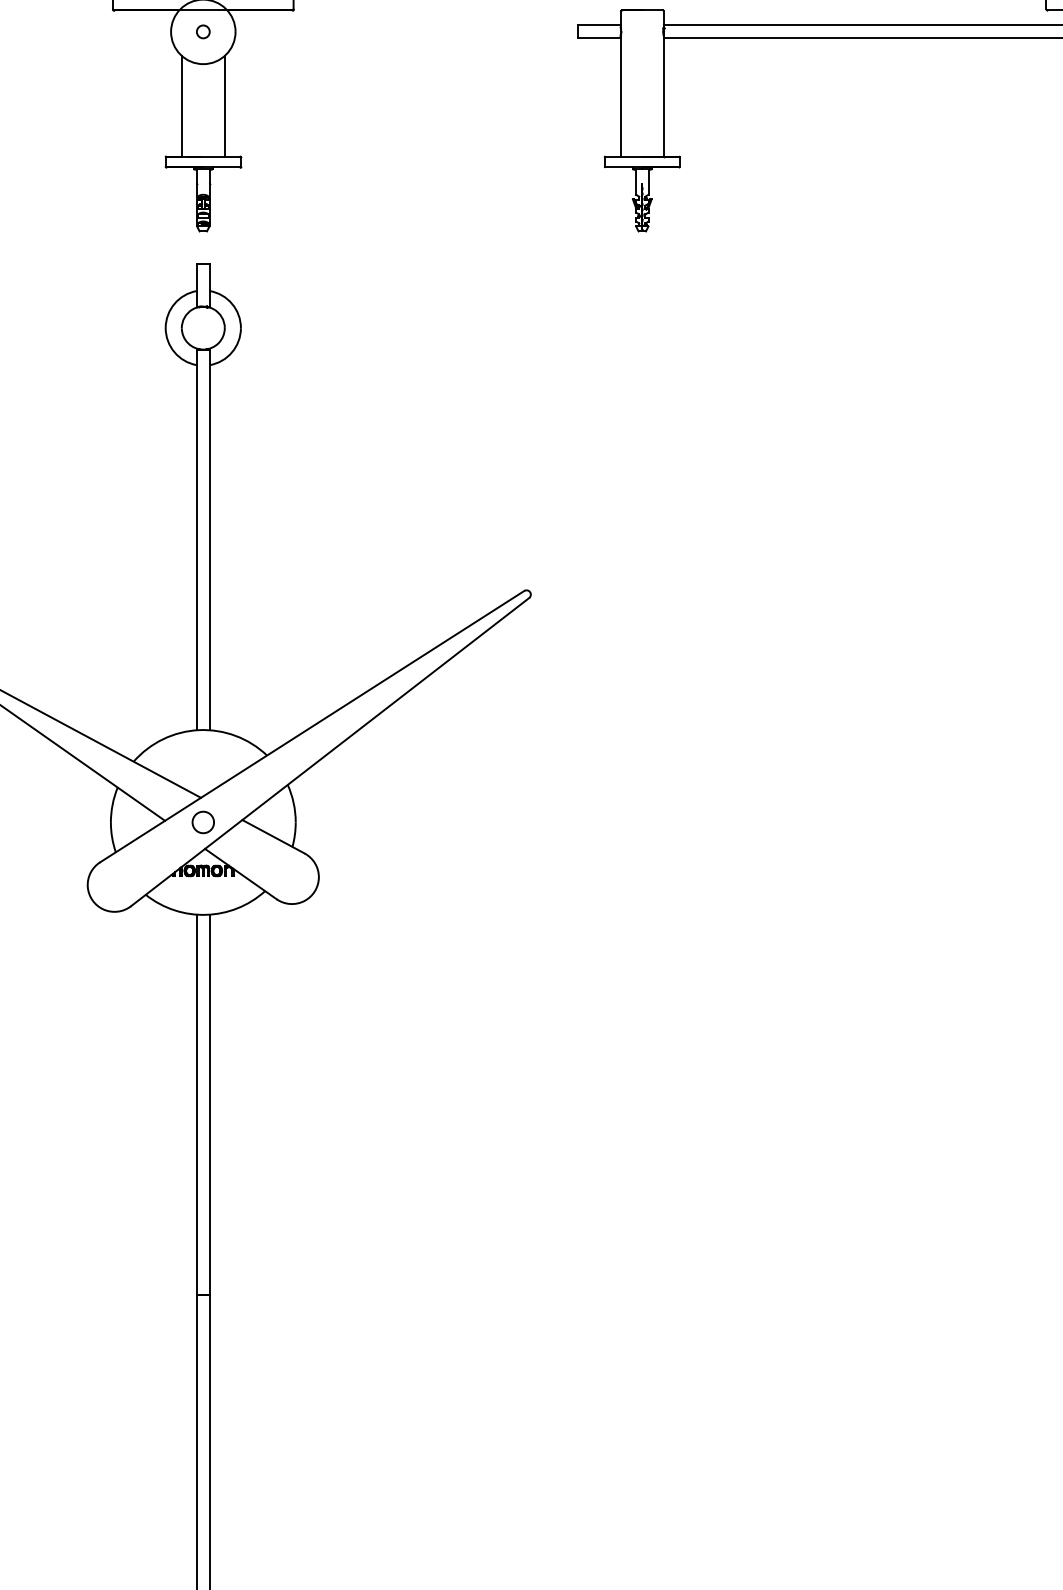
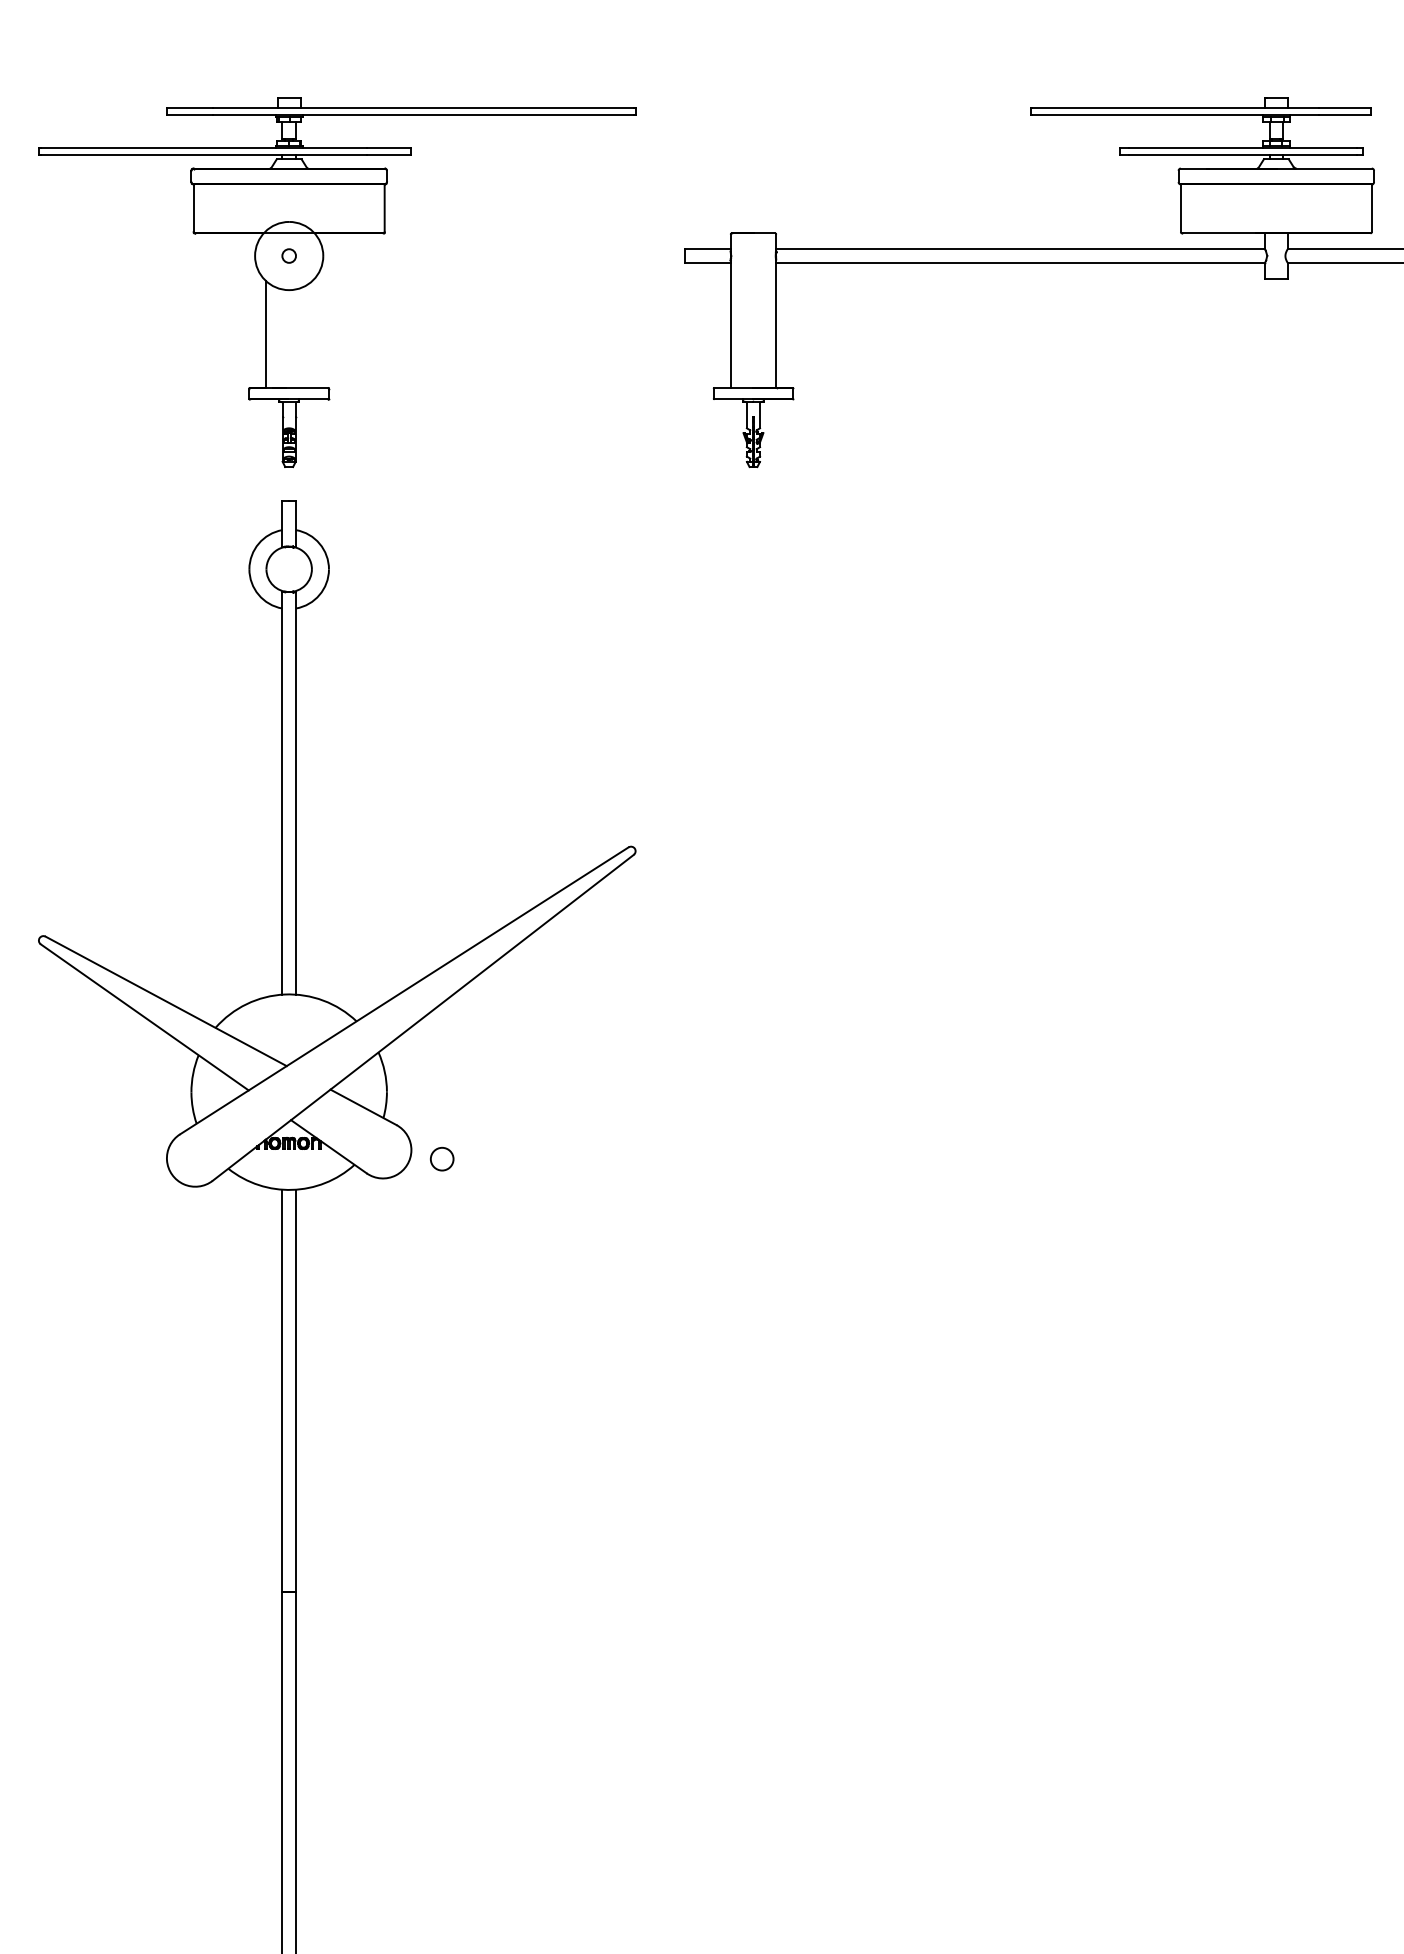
line: (224, 106) -> (311, 334), removed
circle: (203, 821) -> (442, 1158), moved

